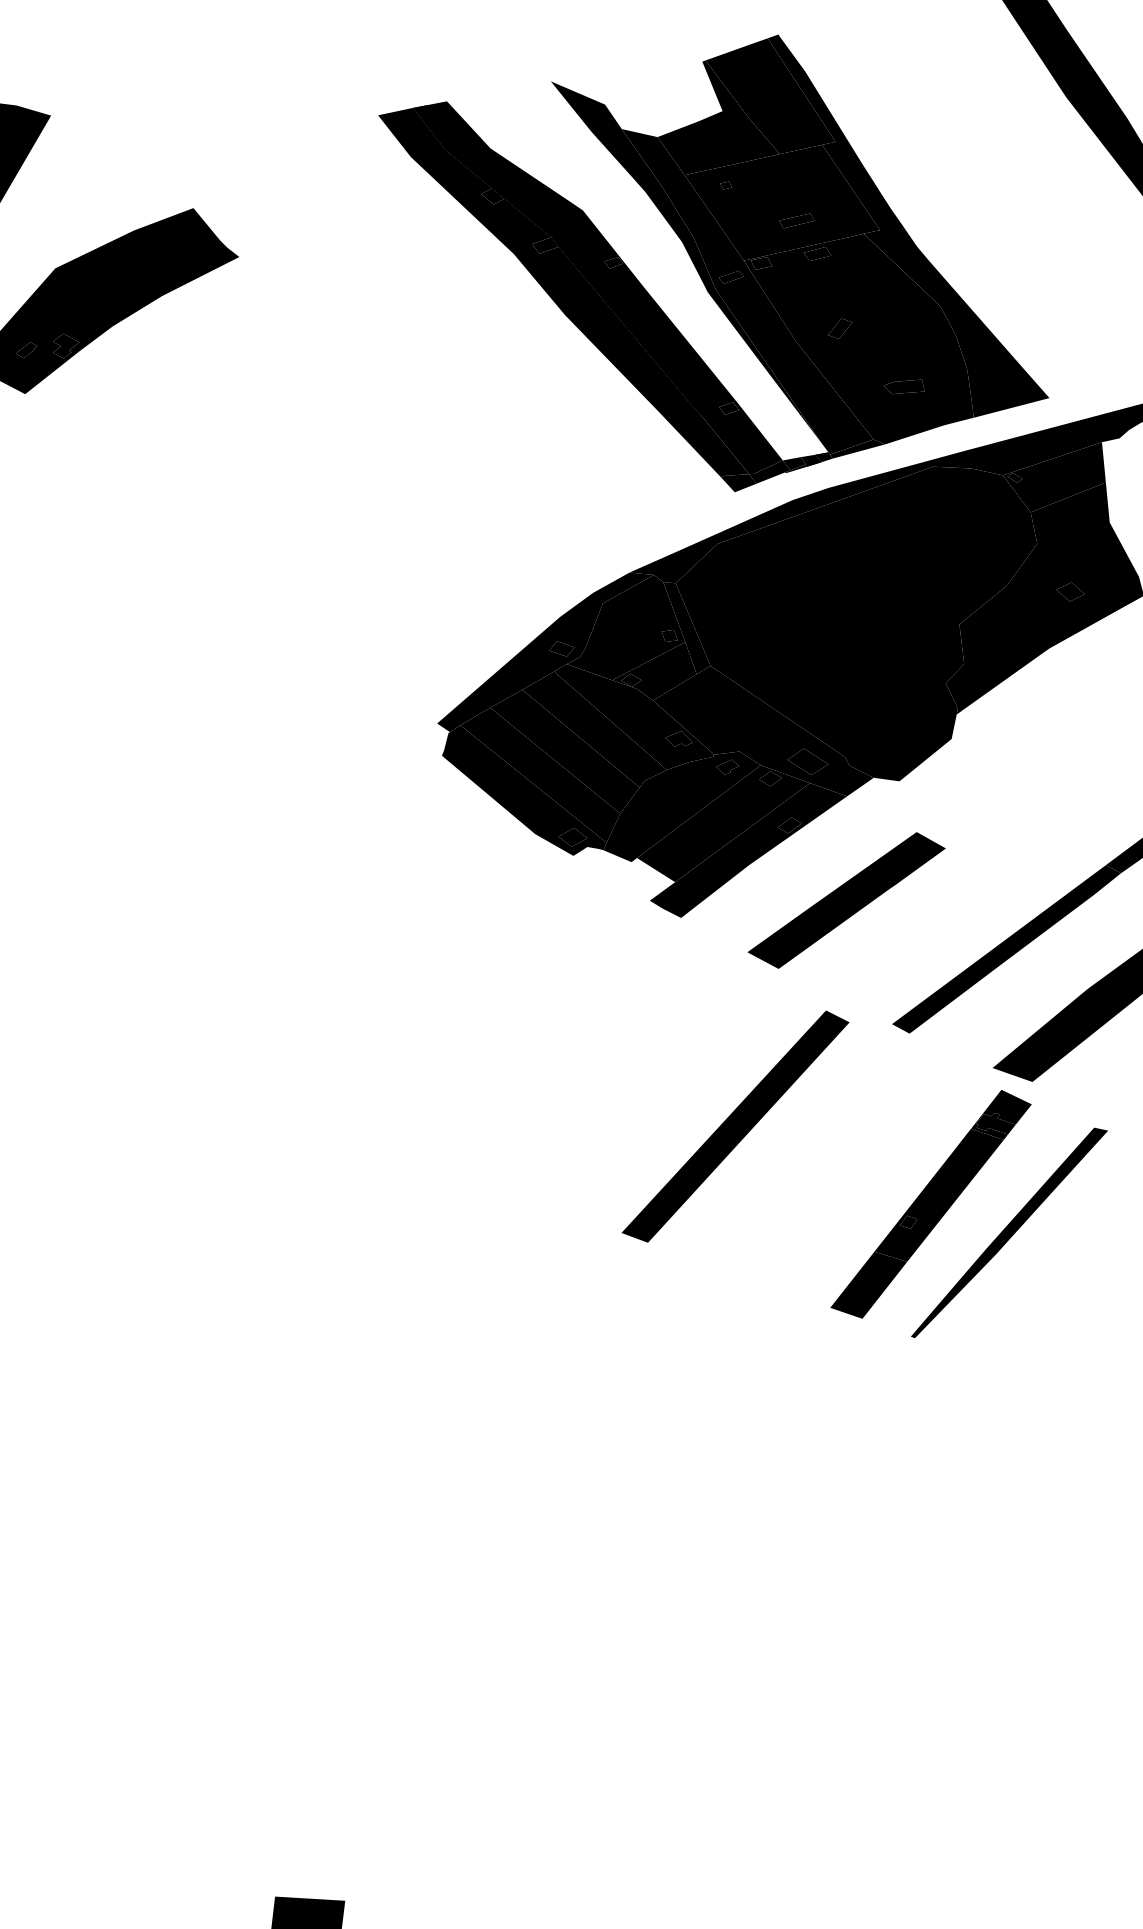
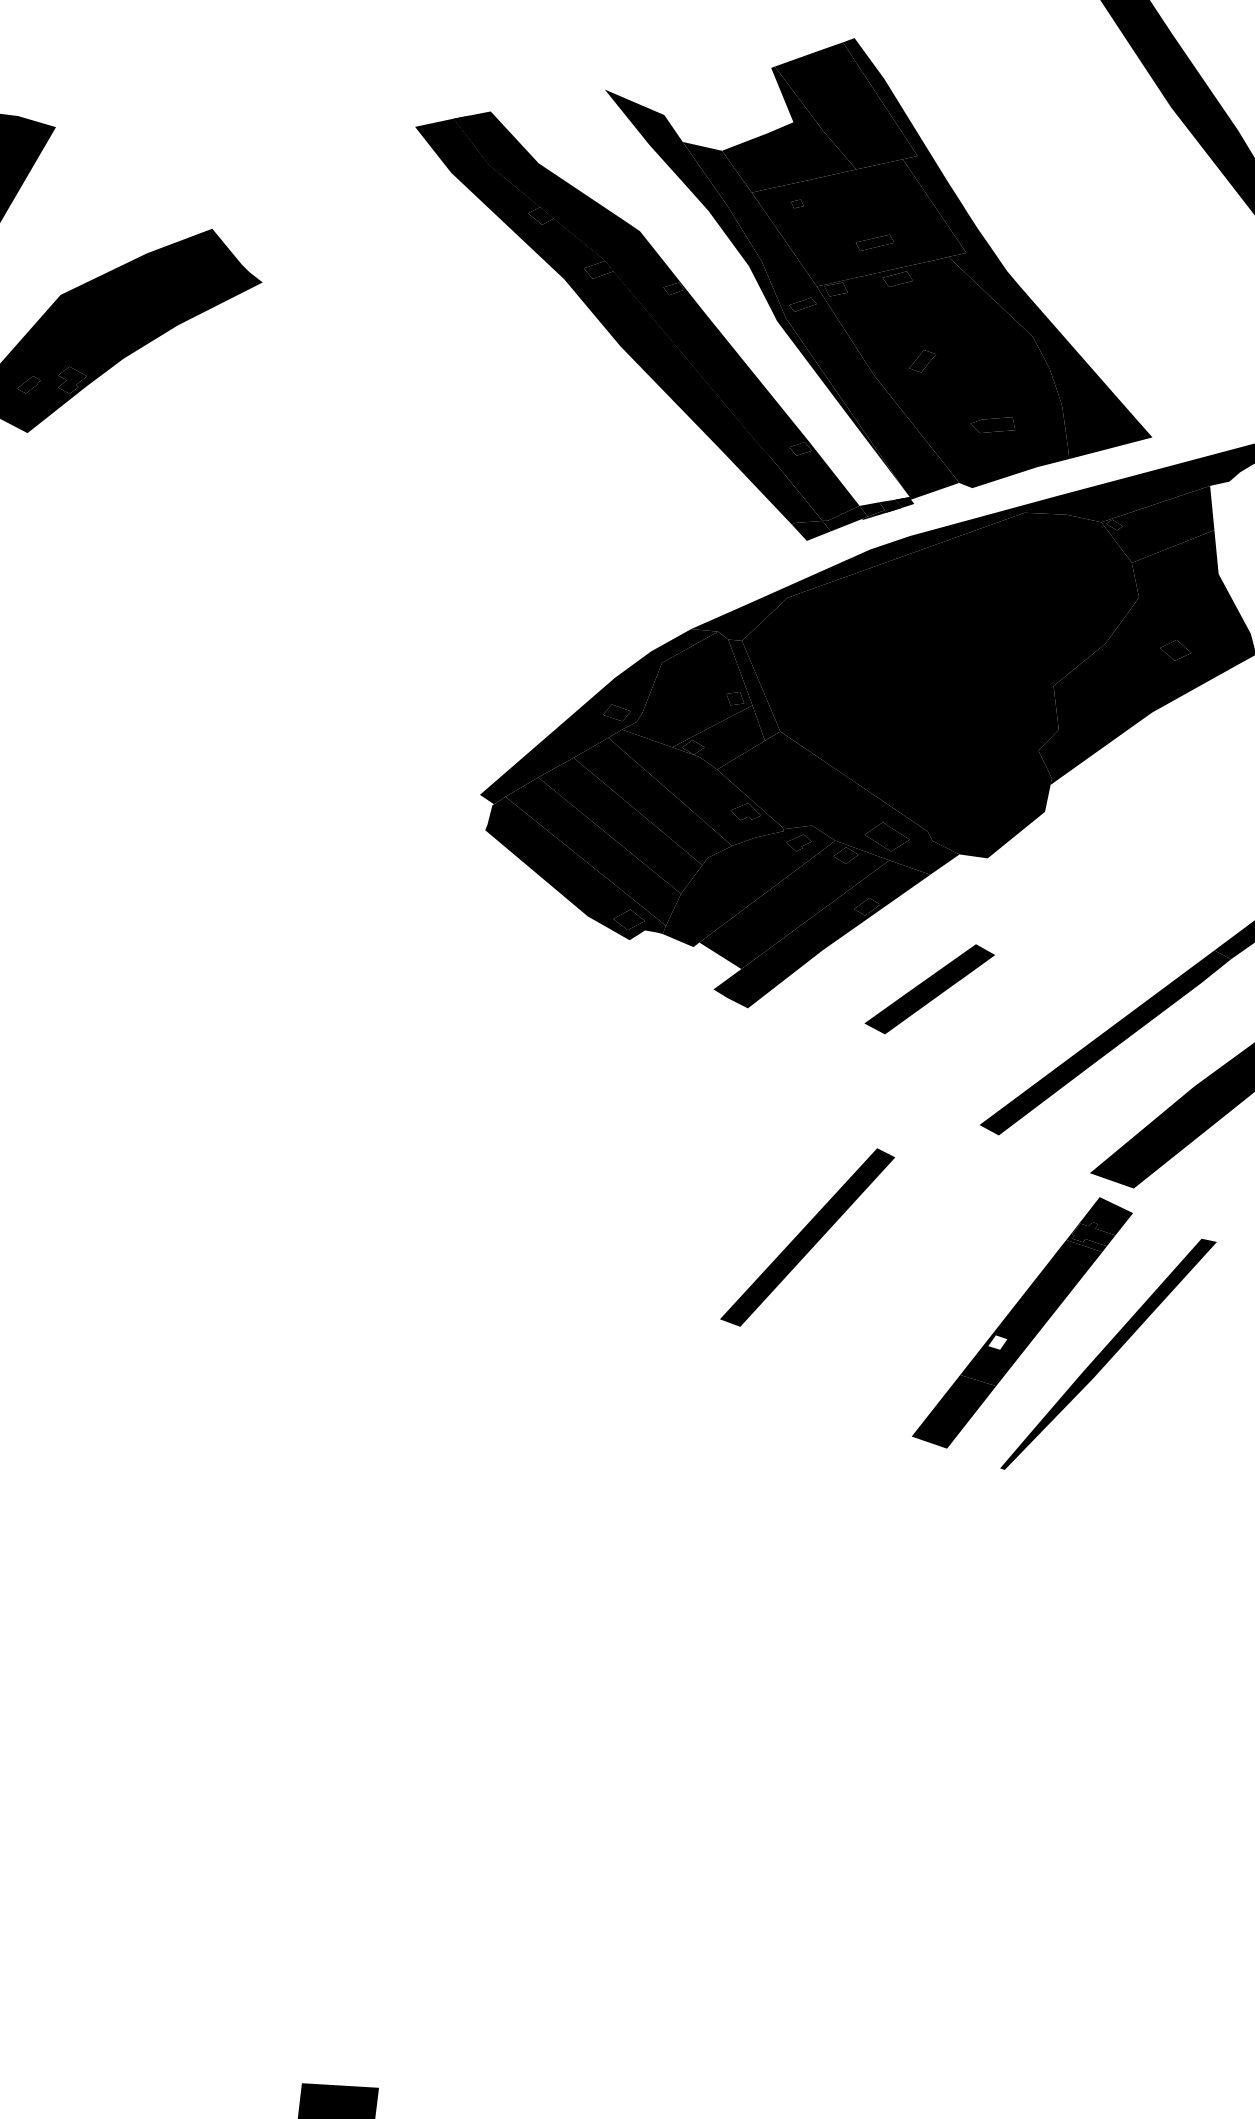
fill: (857, 448) -> (941, 492), removed
part: (846, 900) -> (929, 989), size x0.6
part: (735, 1126) -> (807, 1237), size x0.7
fill: (908, 1222) -> (997, 1342), removed

